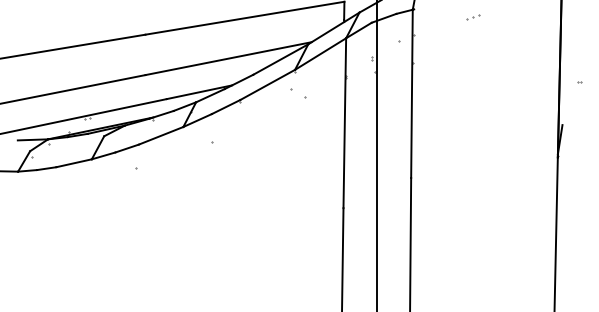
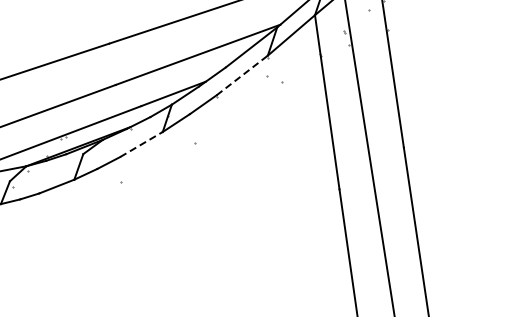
line: (268, 84) -> (243, 74), solid -> dashed
line: (161, 135) -> (141, 144), solid -> dashed

